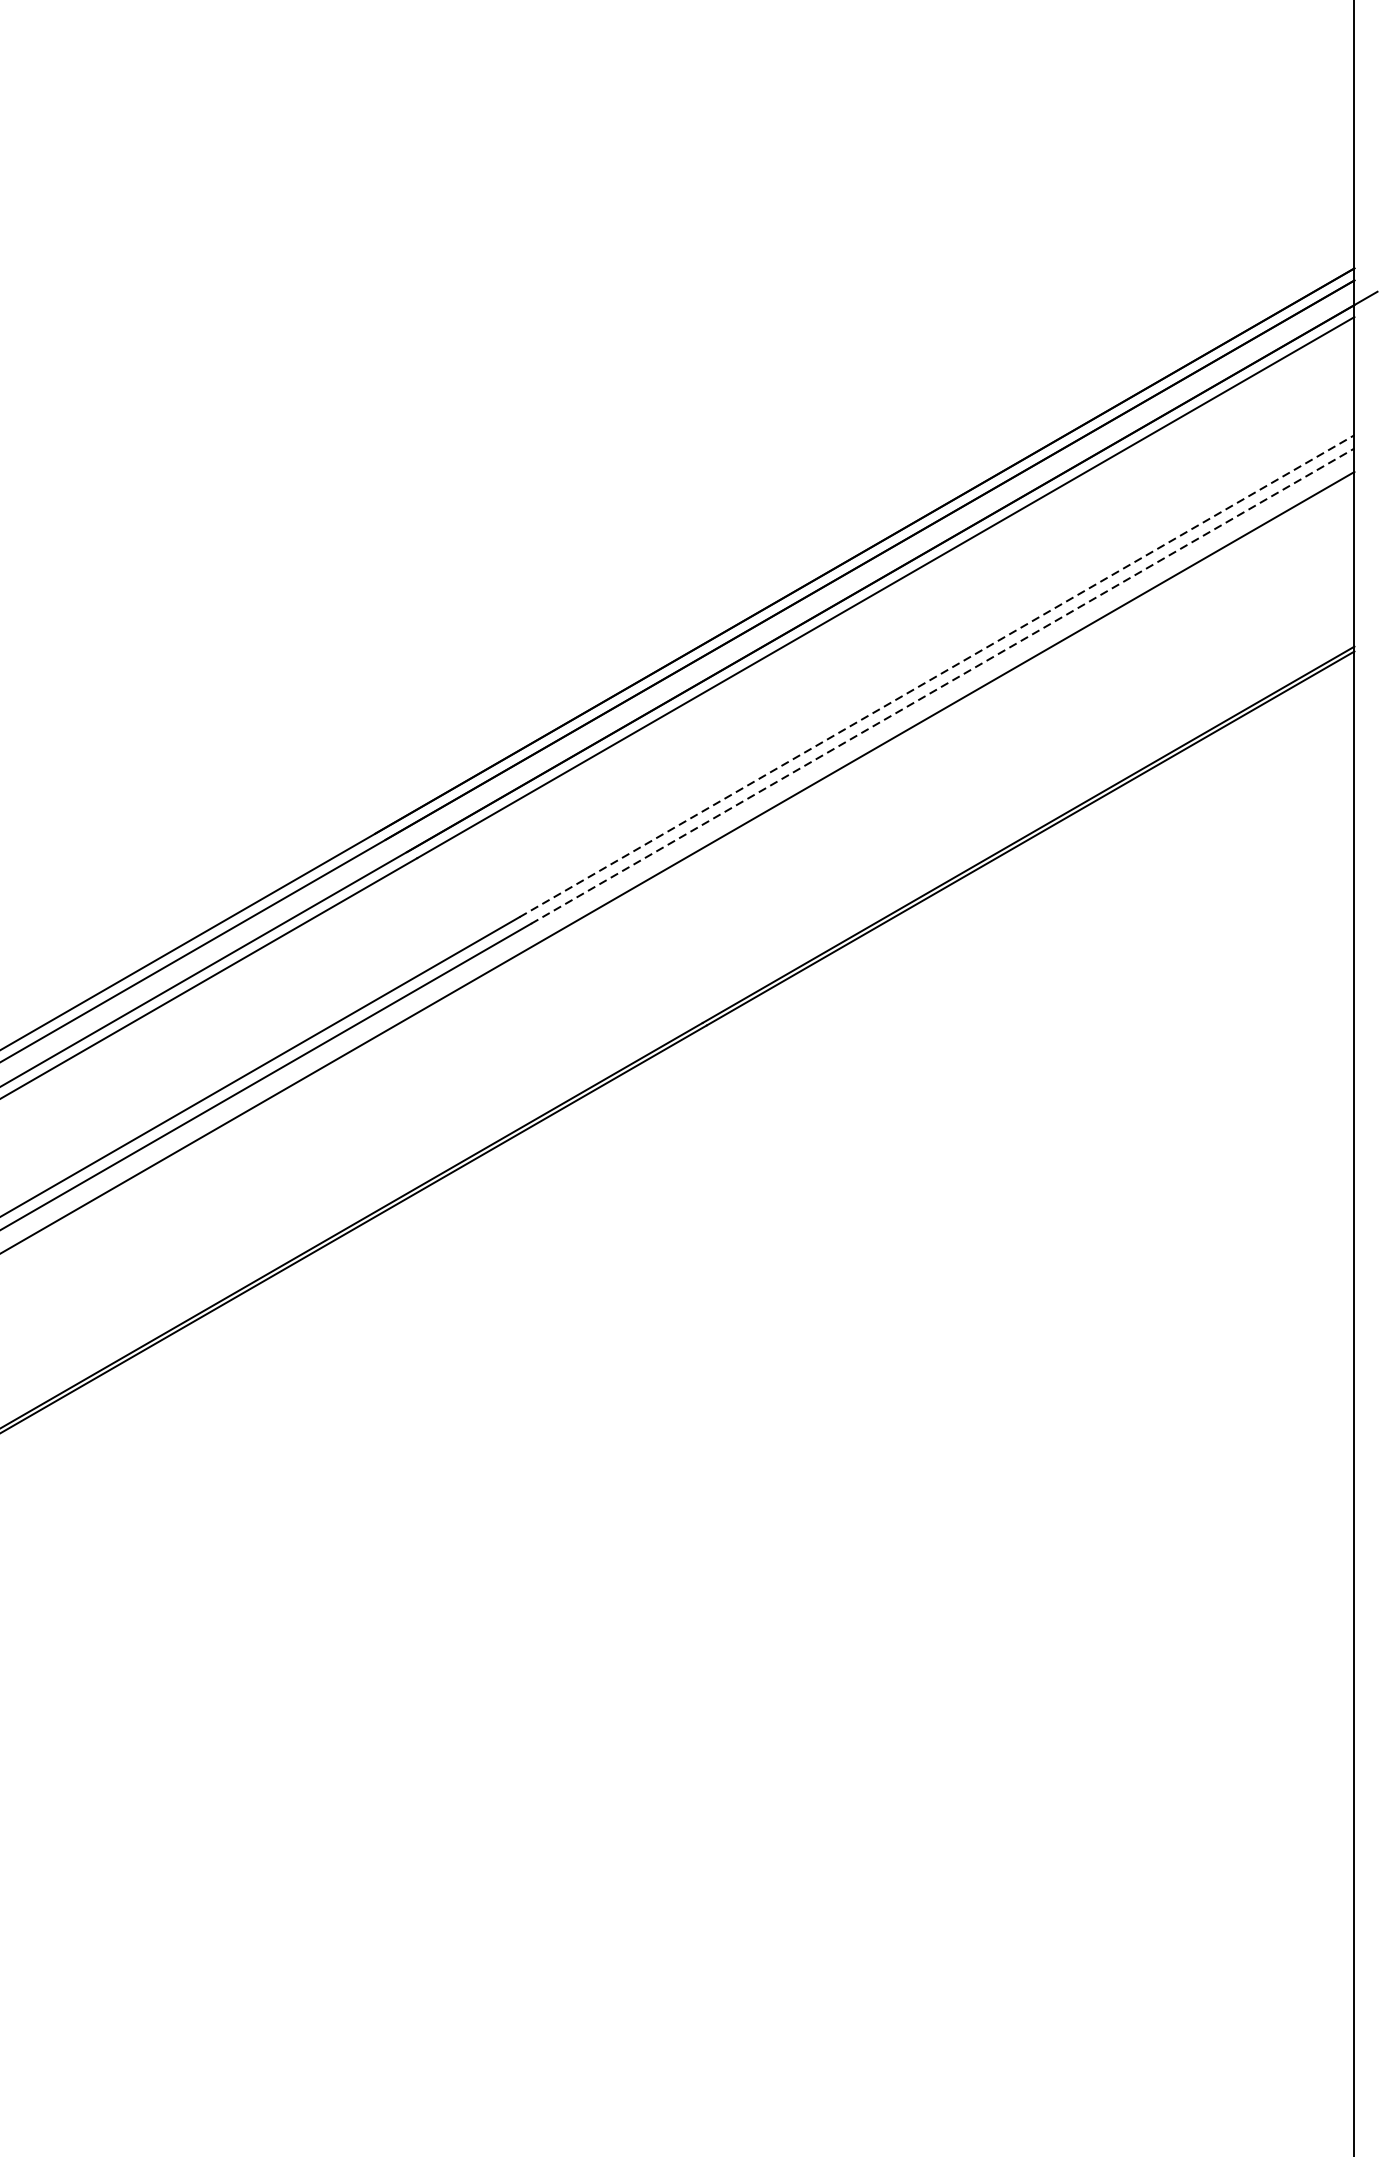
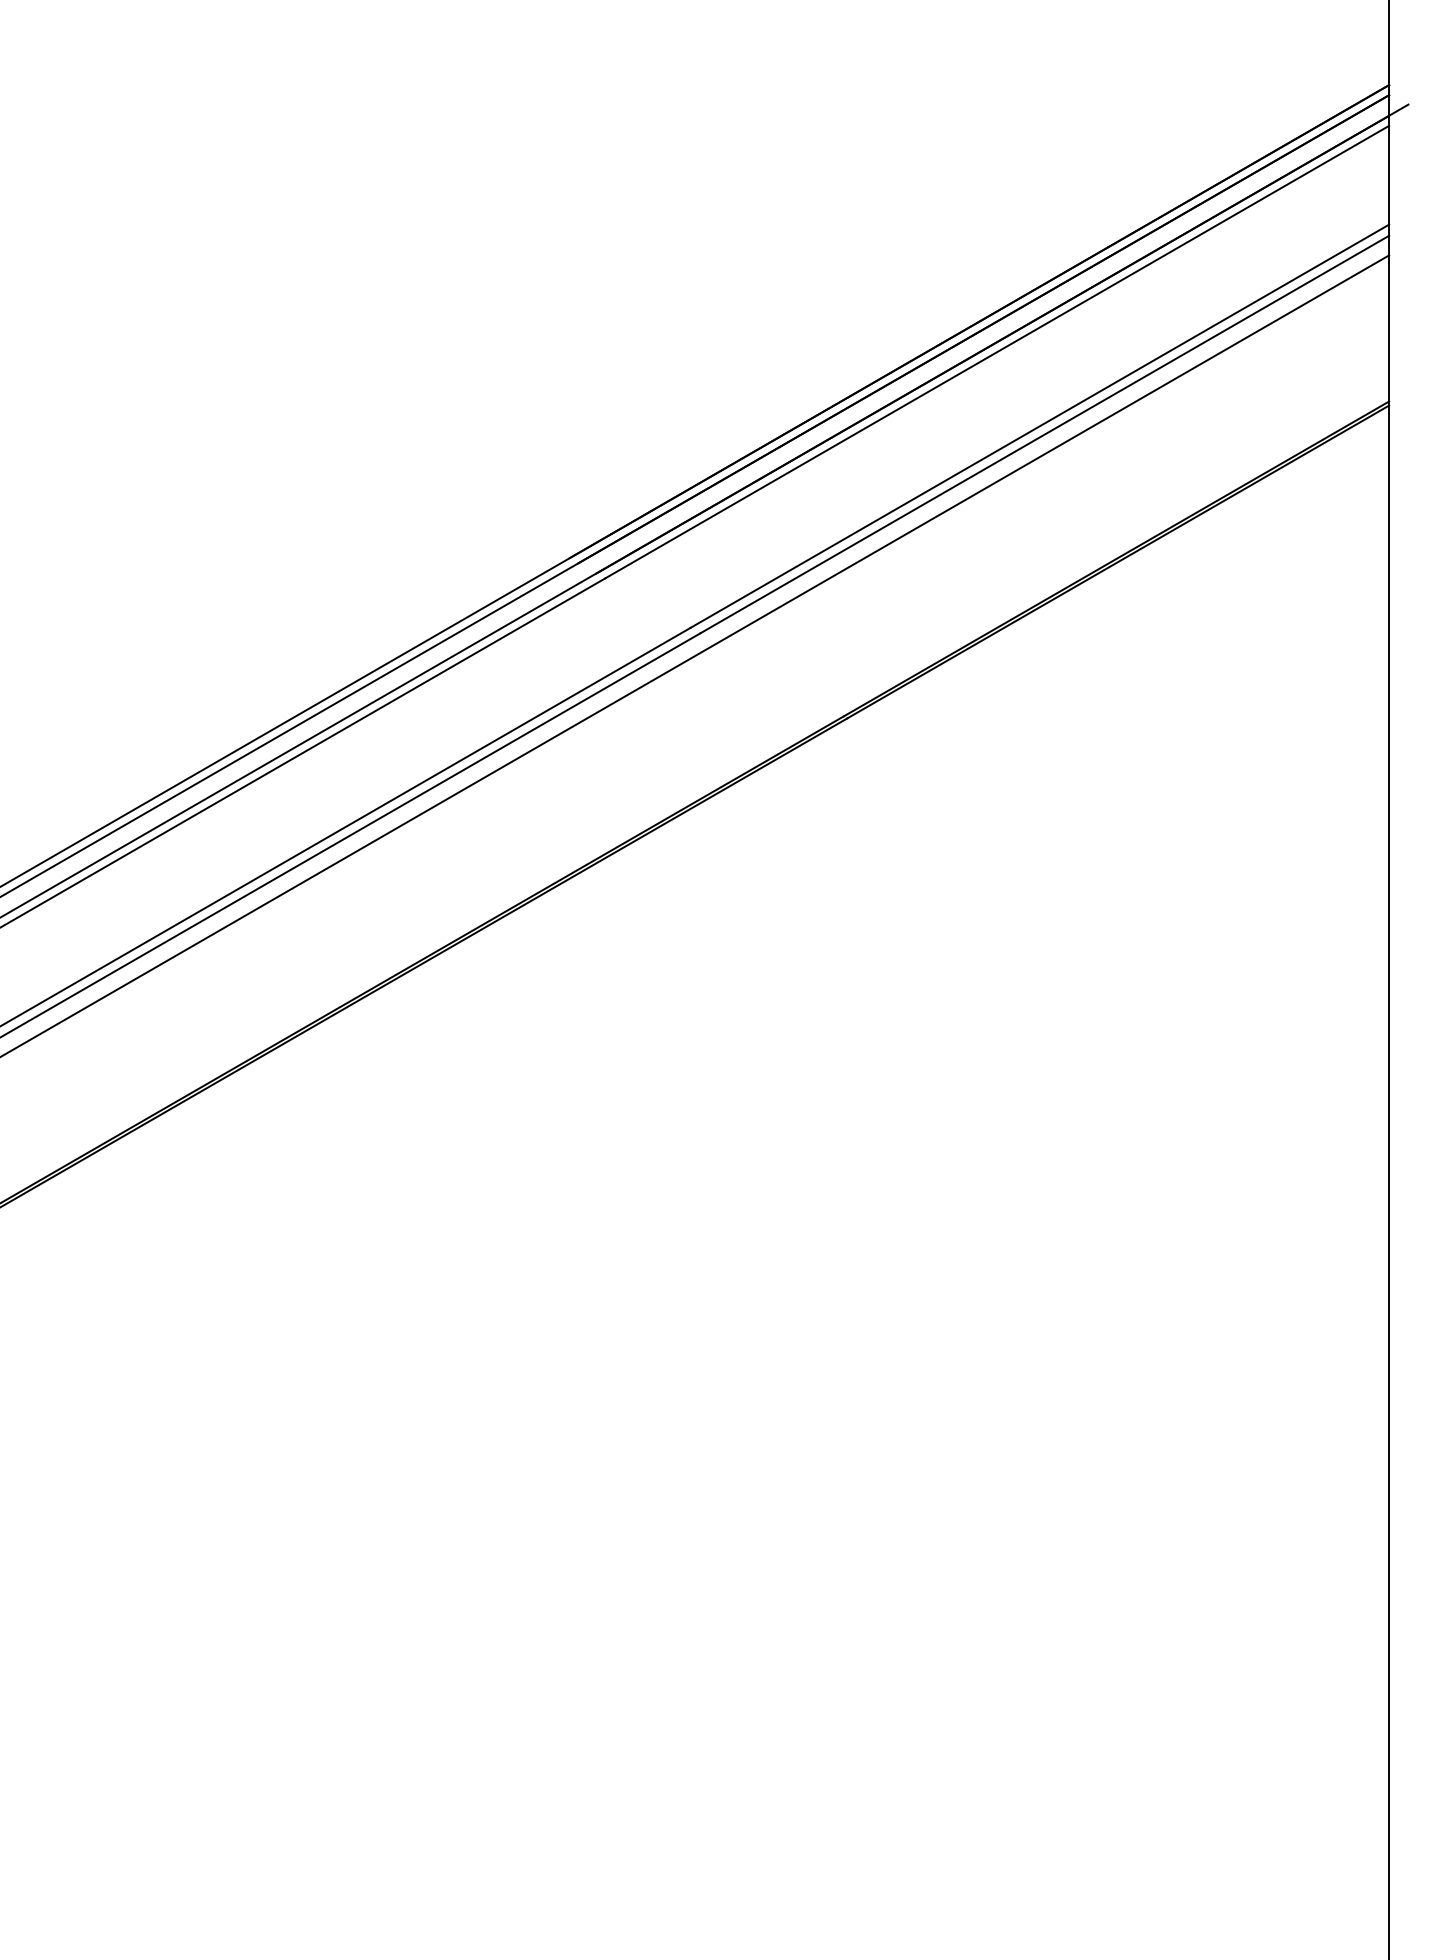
line: (937, 675) -> (1040, 425), dashed -> solid
line: (942, 686) -> (1044, 434), dashed -> solid

